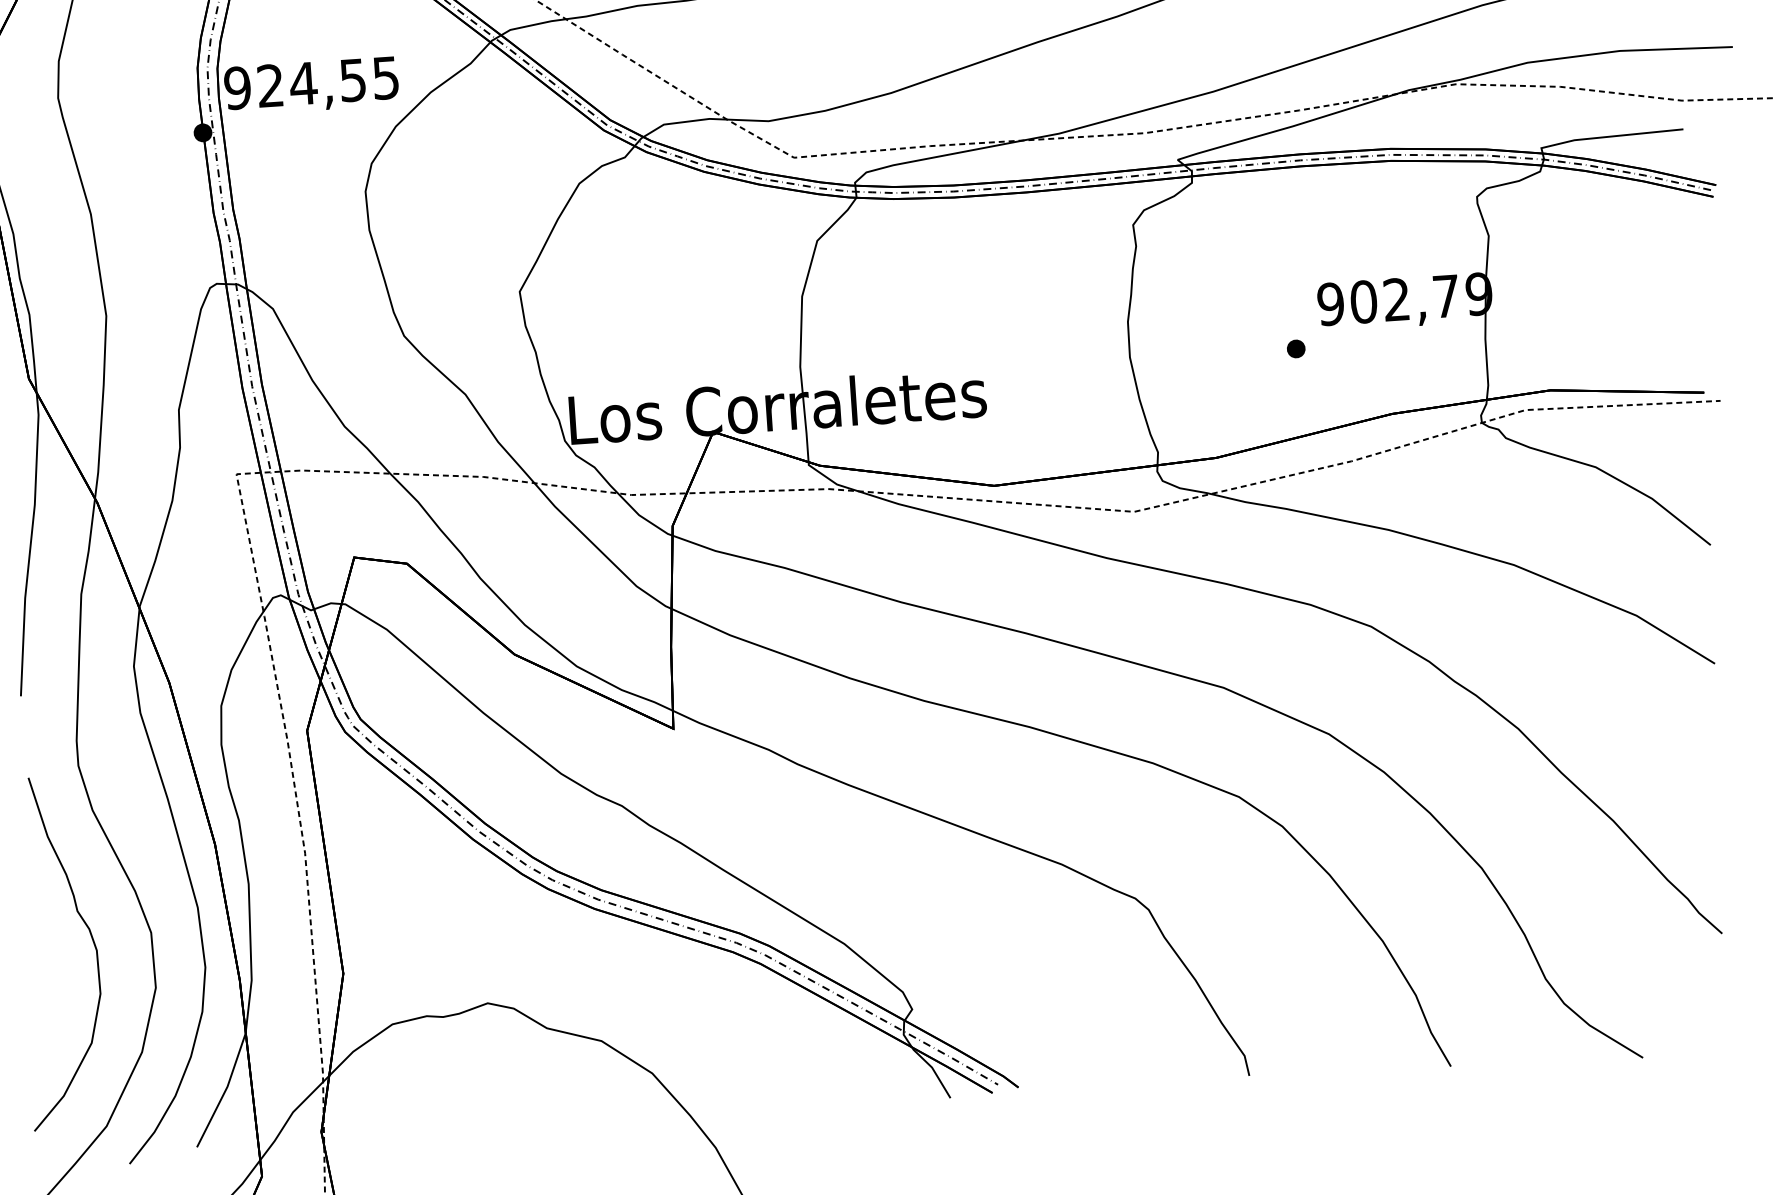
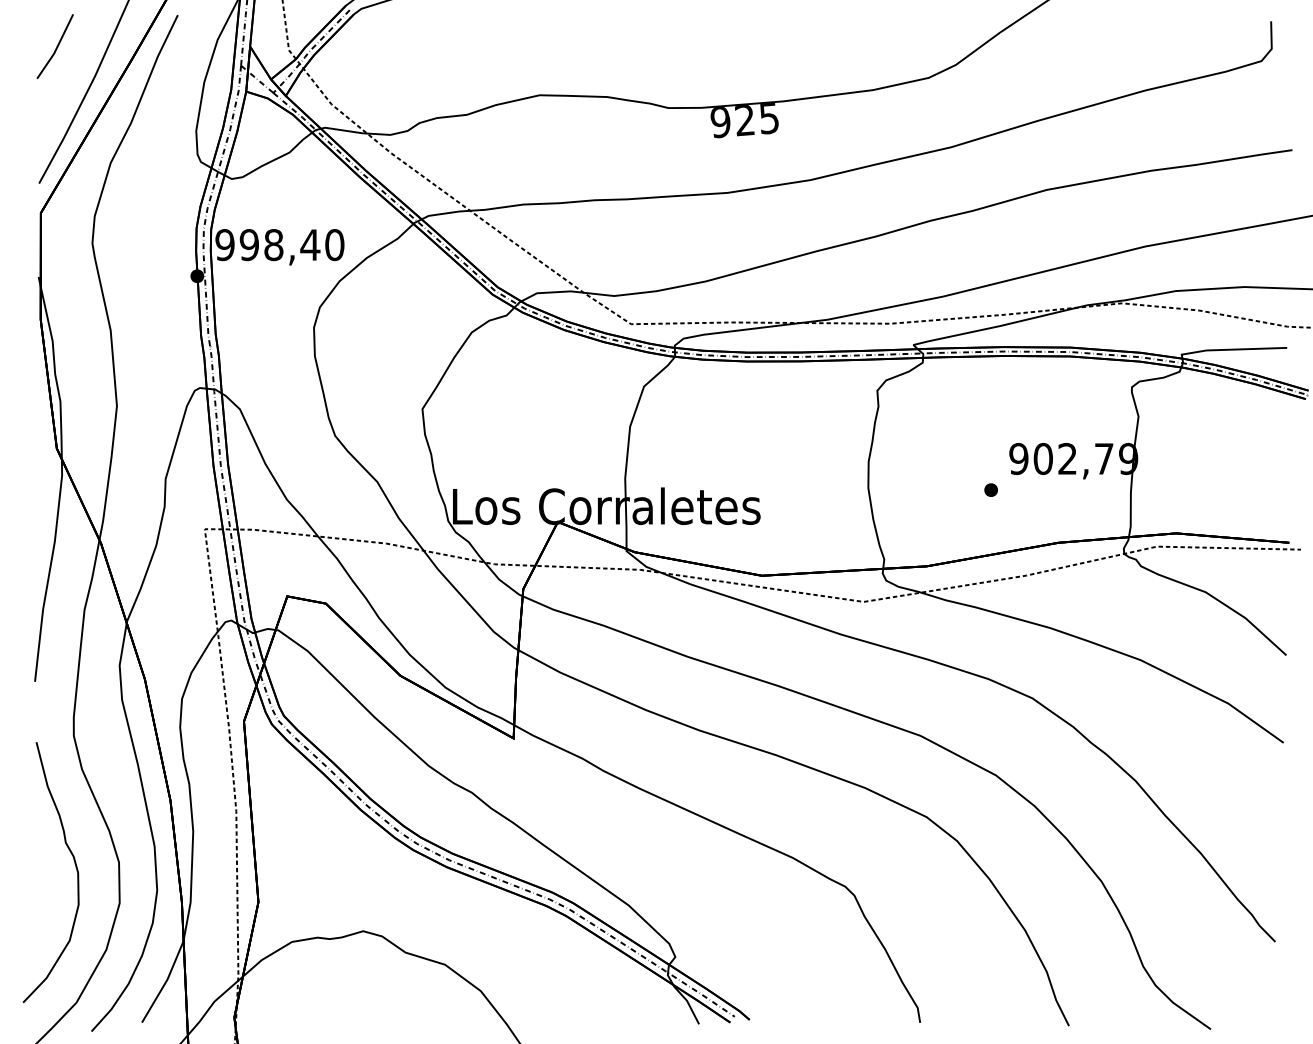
text: (327, 82) -> (291, 245), 924,55 -> 998,40

